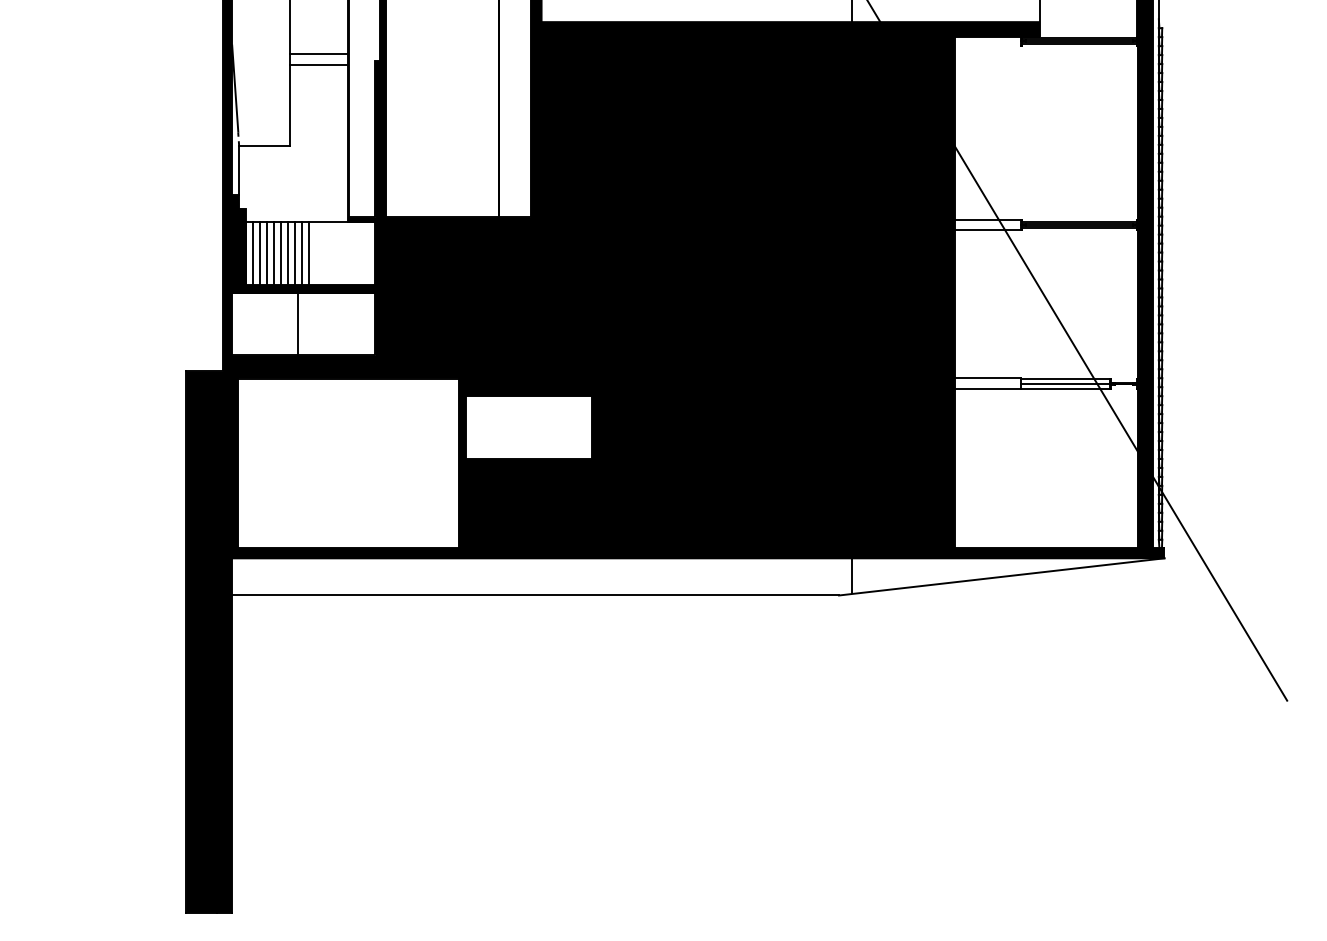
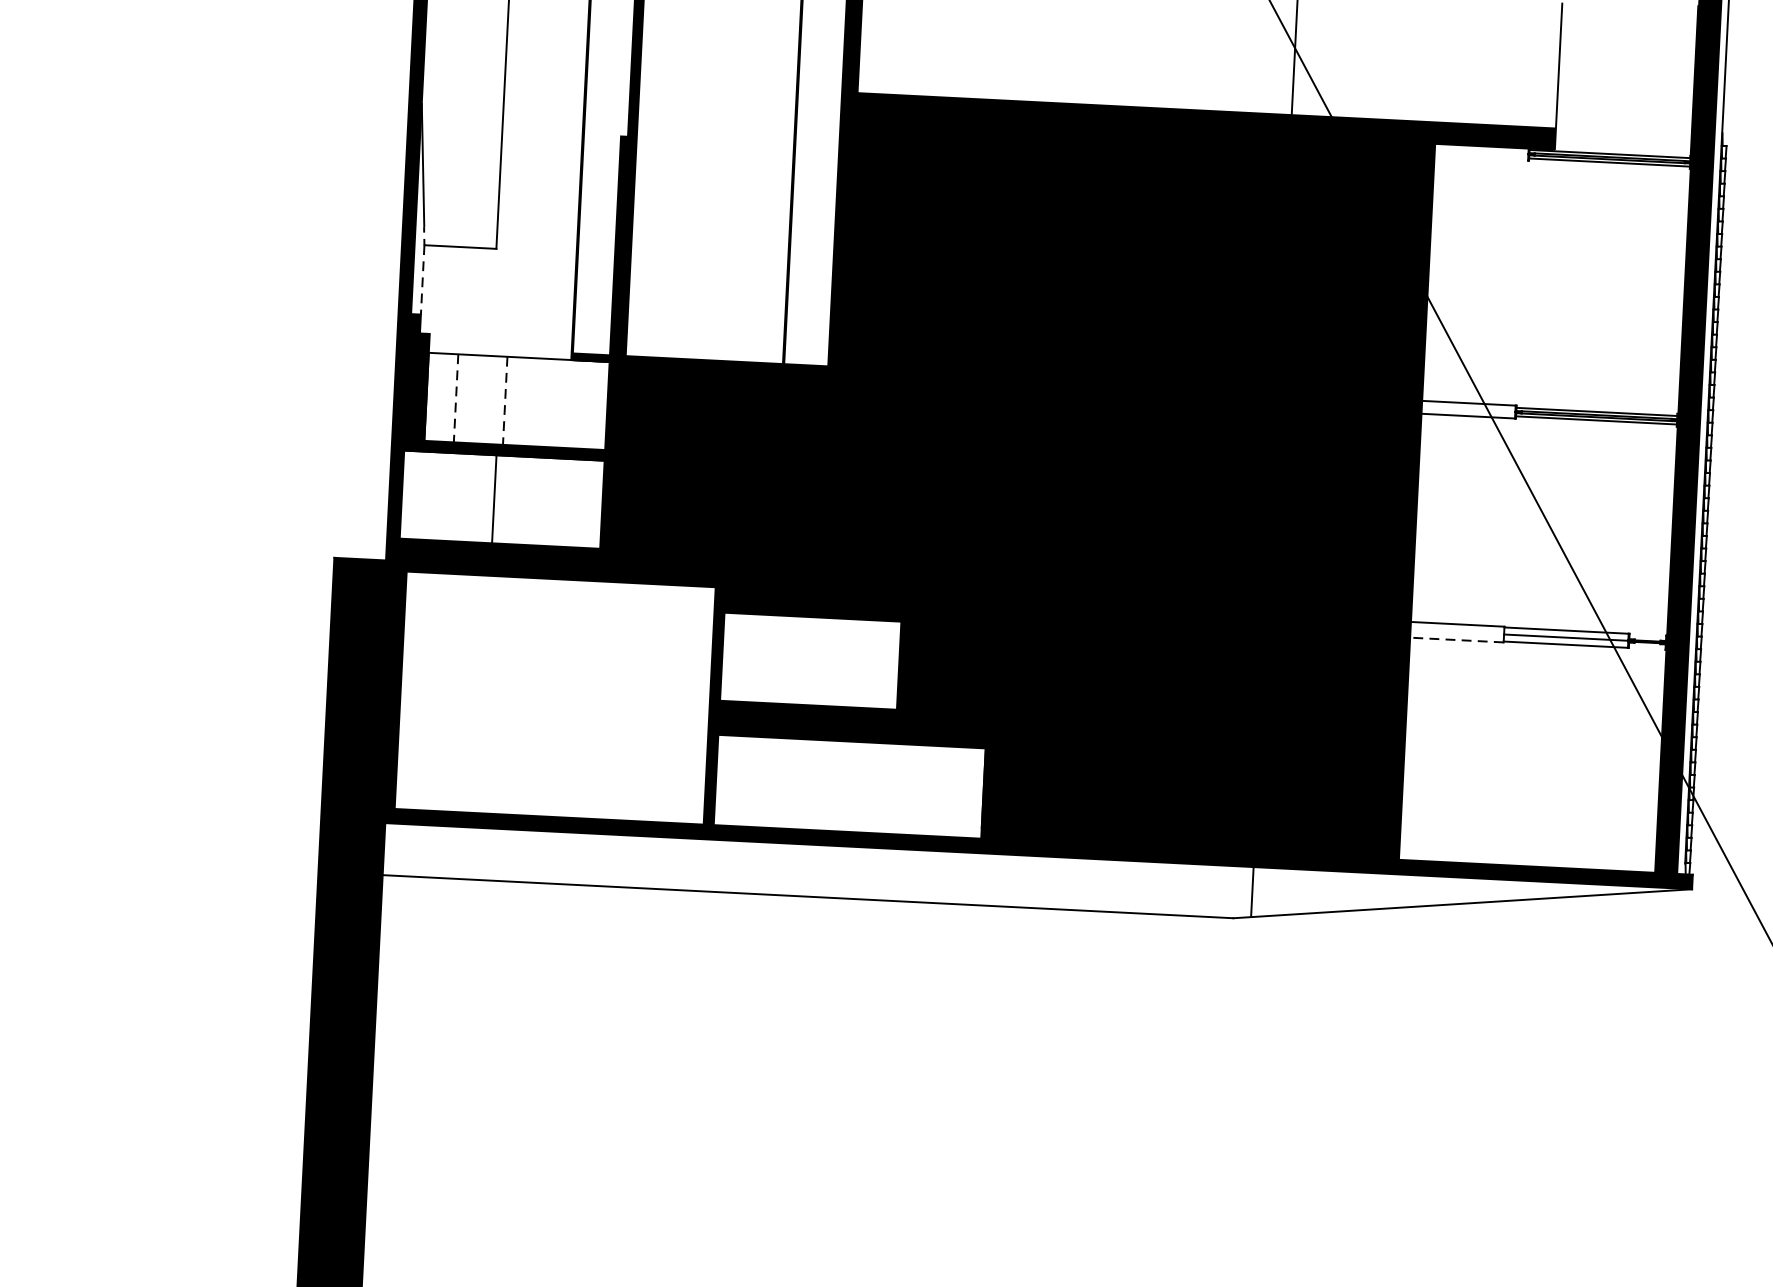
line: (318, 53) -> (542, 121), removed
line: (318, 65) -> (541, 138), removed
line: (239, 170) -> (423, 280), solid -> dashed
line: (253, 253) -> (436, 397), removed
line: (260, 253) -> (446, 397), removed
line: (274, 253) -> (466, 398), removed
line: (281, 253) -> (476, 399), removed
line: (288, 253) -> (485, 399), removed
line: (295, 253) -> (495, 400), removed
line: (309, 253) -> (515, 401), removed
line: (267, 254) -> (456, 399), solid -> dashed
line: (302, 254) -> (505, 402), solid -> dashed
line: (987, 389) -> (1456, 640), solid -> dashed

